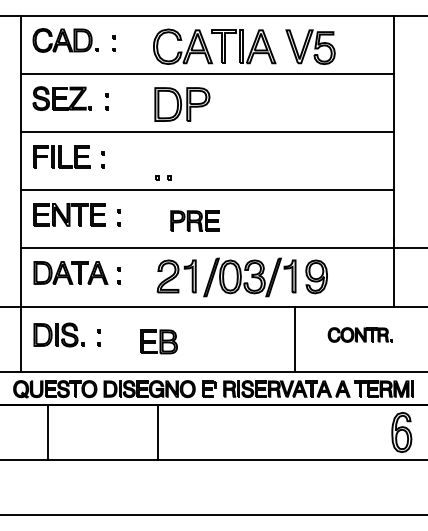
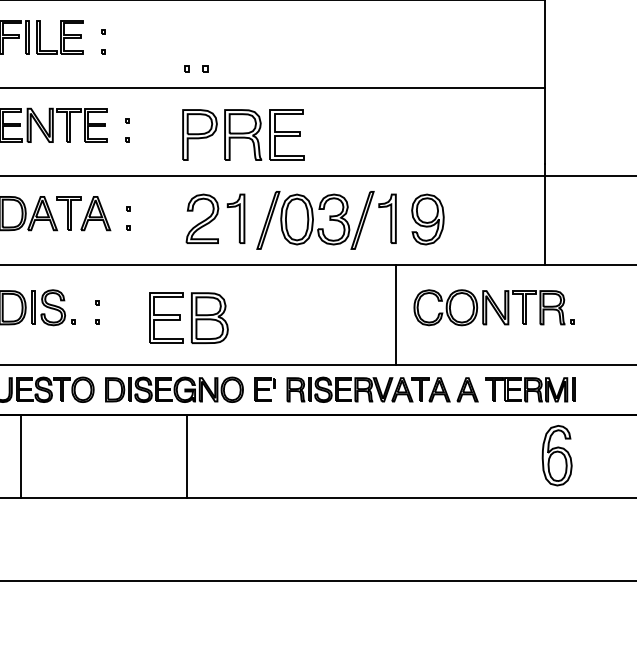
part: (194, 220) -> (242, 133), size x1.67
part: (359, 334) -> (492, 306), size x1.67
part: (158, 341) -> (187, 317), size x1.43

